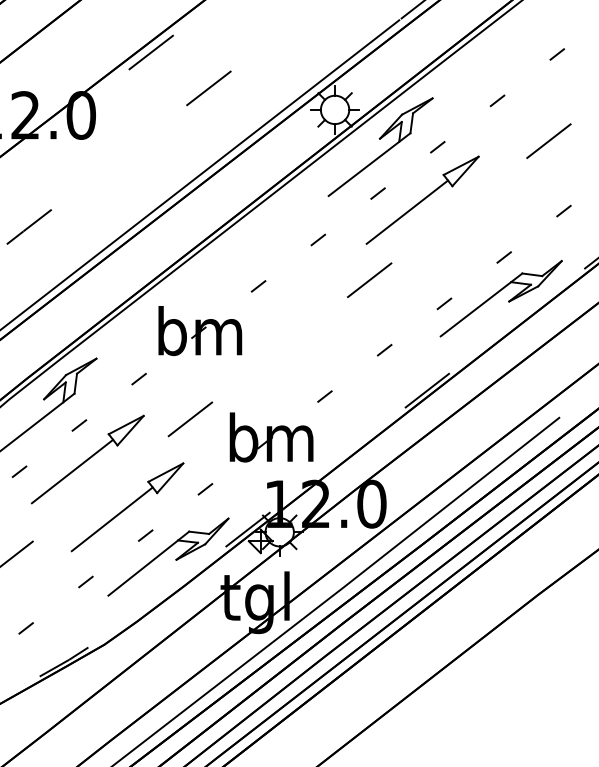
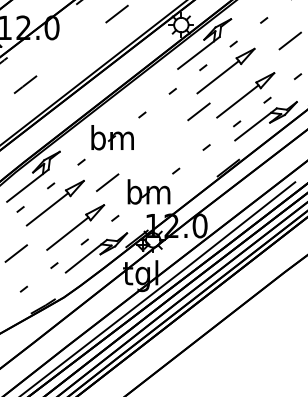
part: (460, 248) -> (245, 95), added

